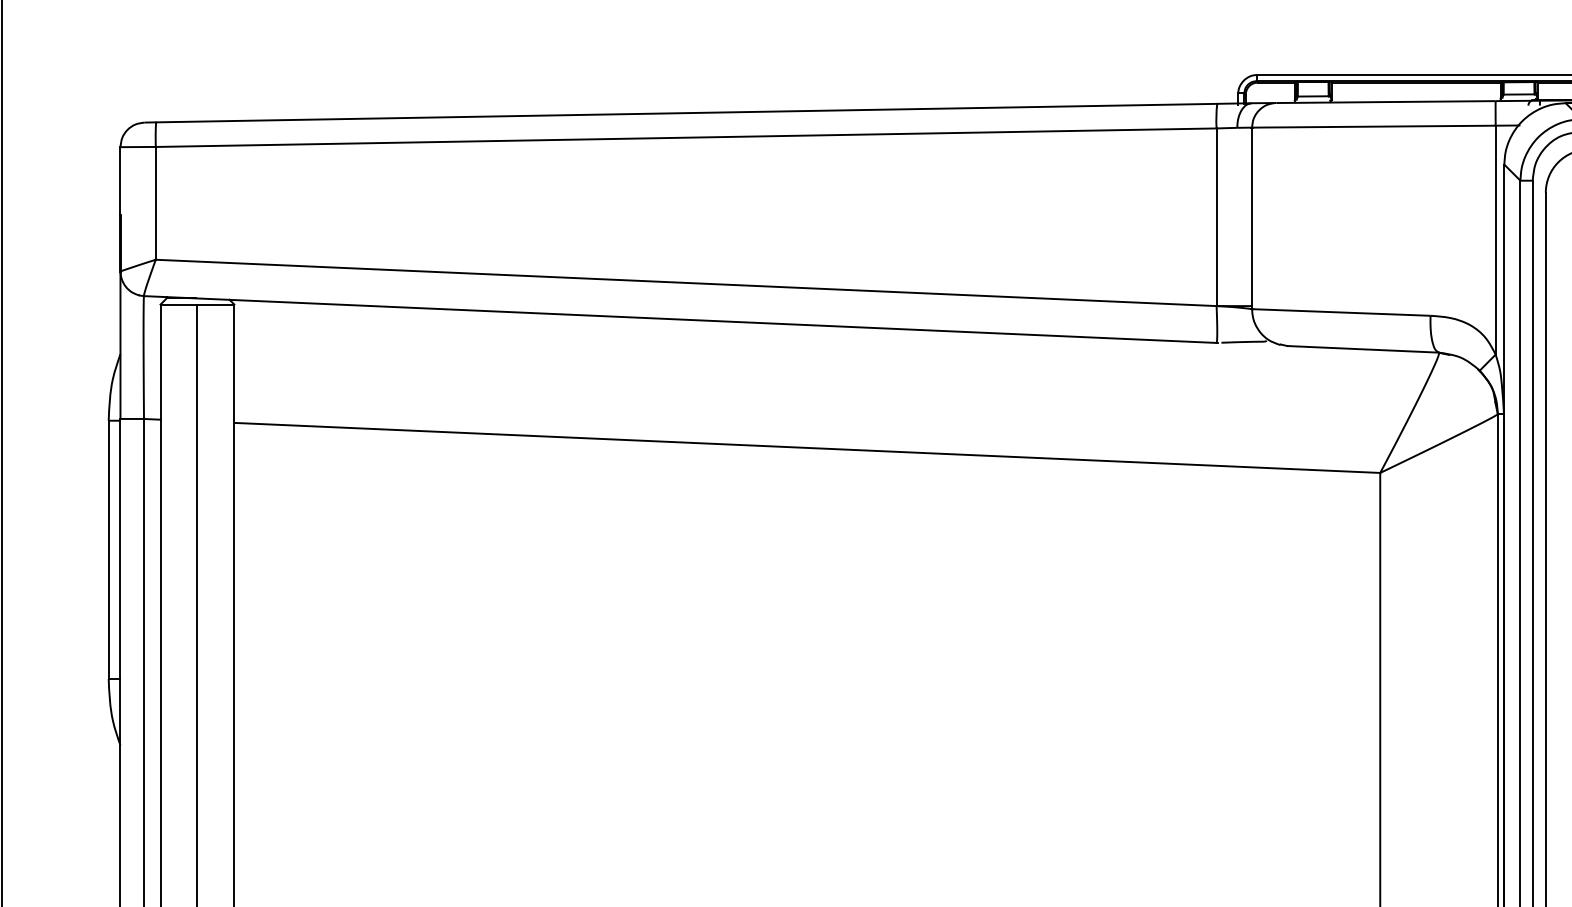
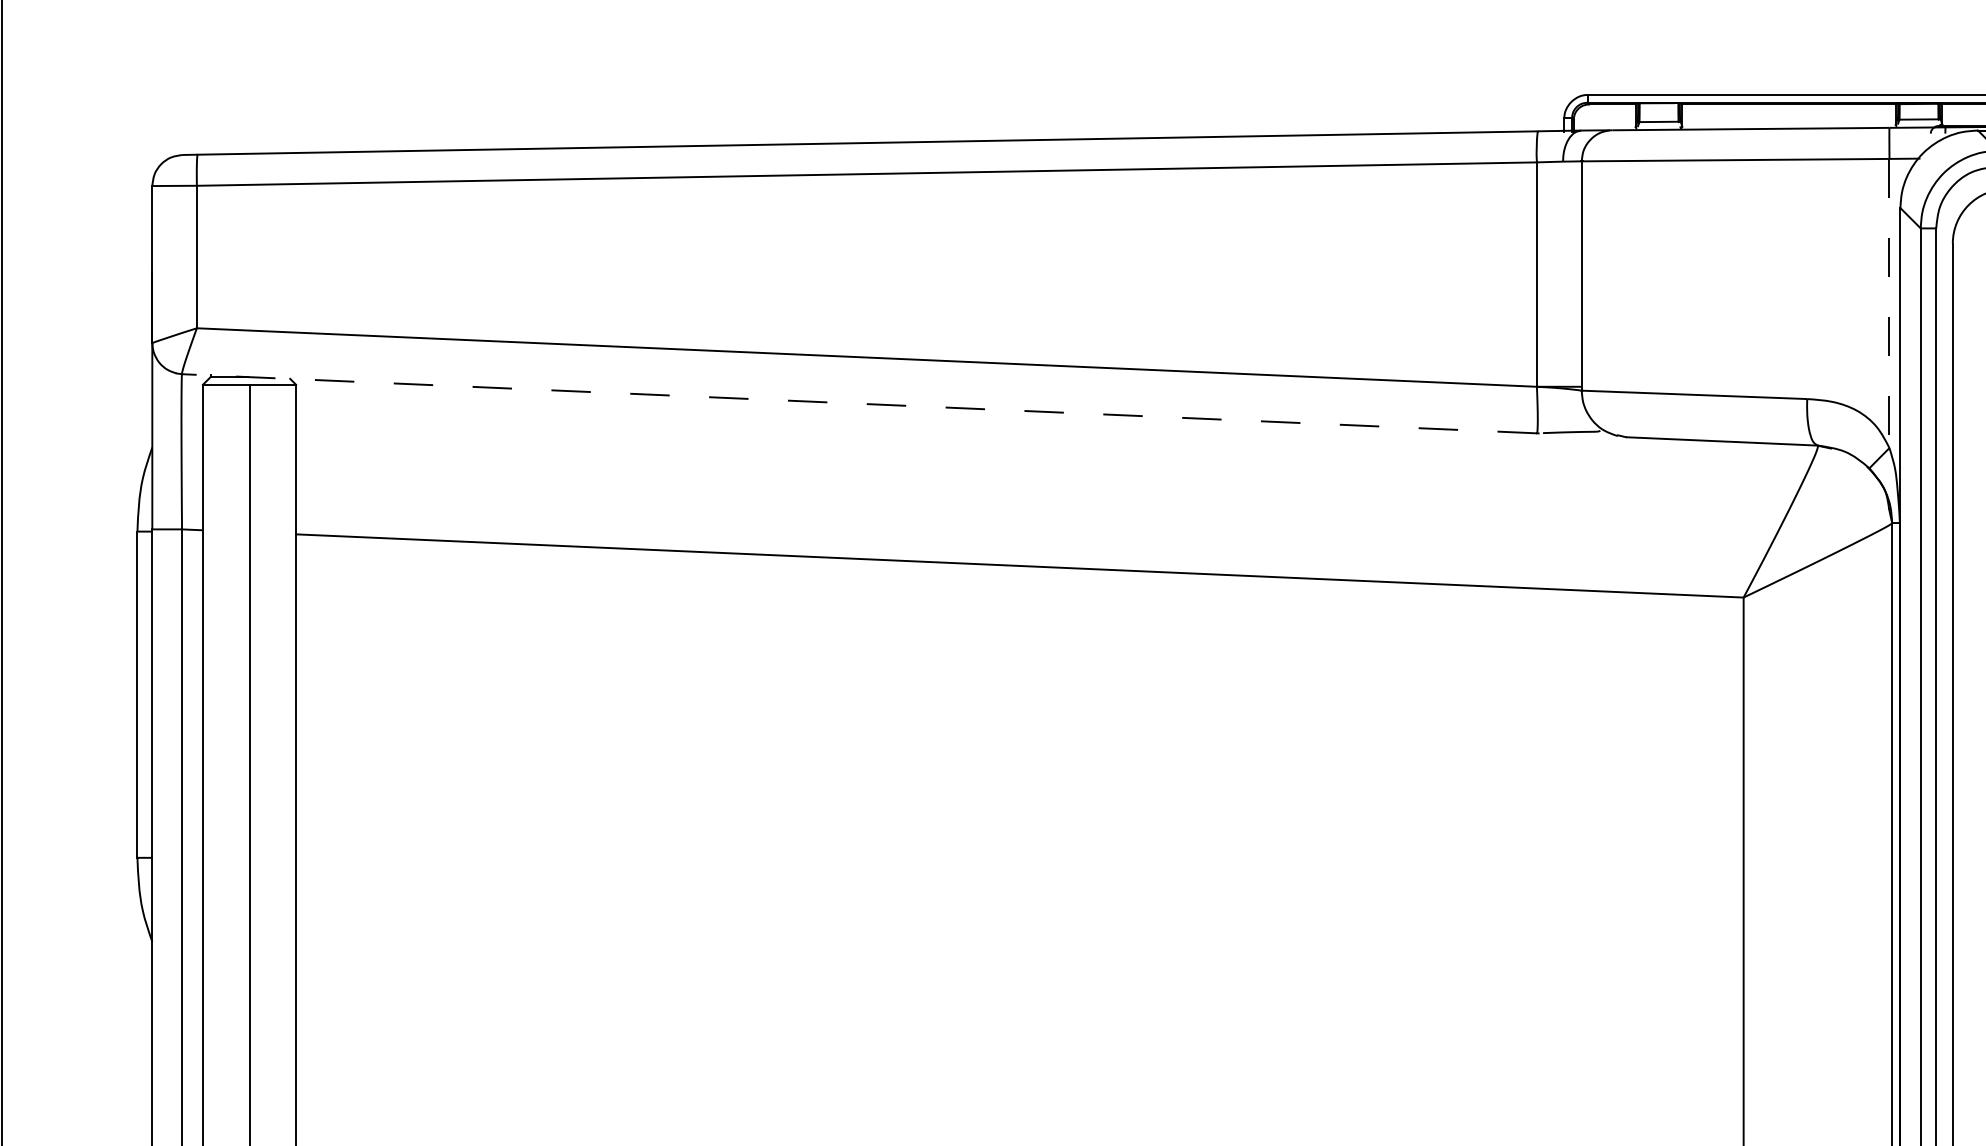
line: (1495, 240) -> (1889, 303), solid -> dashed
line: (680, 319) -> (859, 403), solid -> dashed

